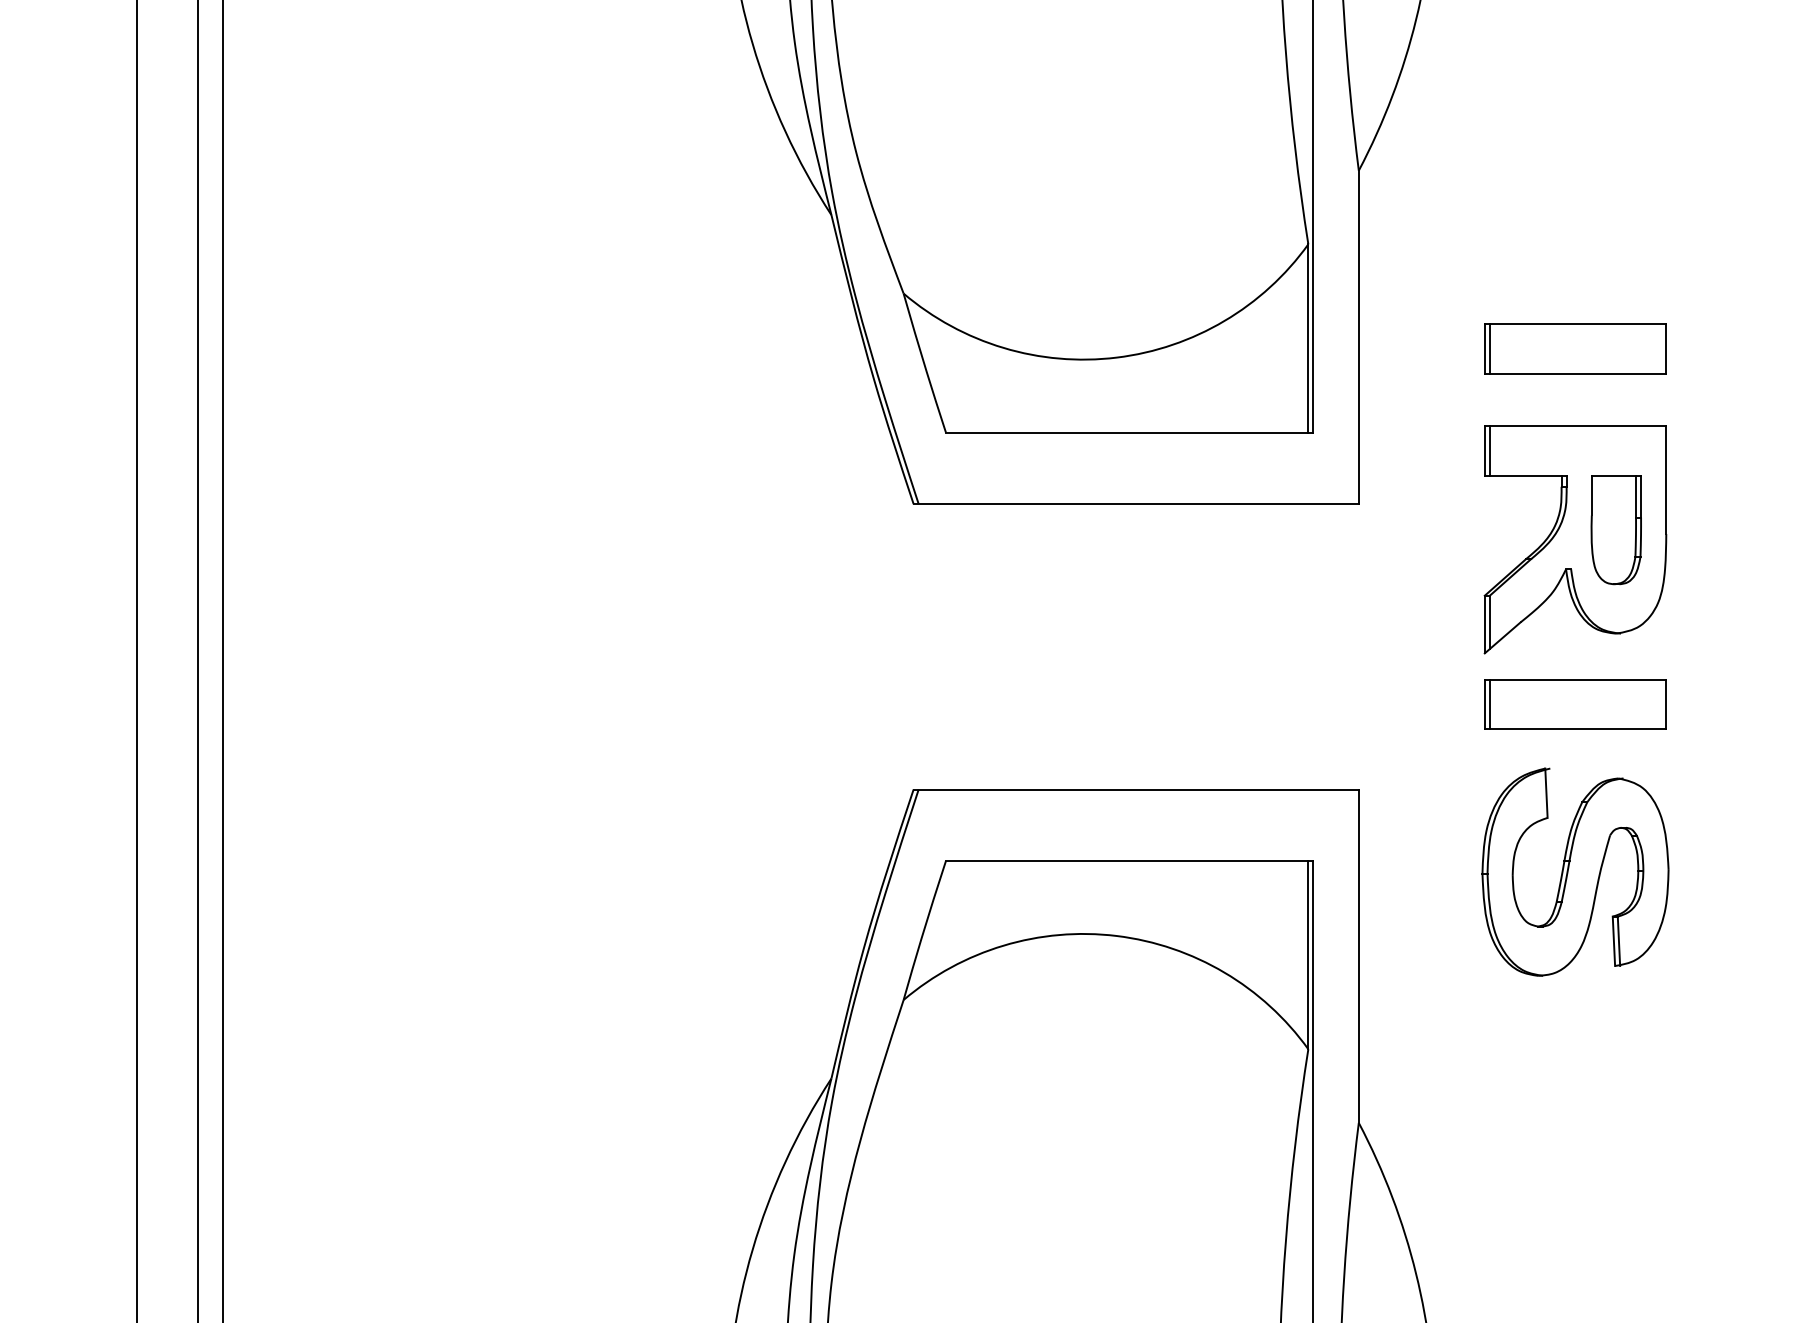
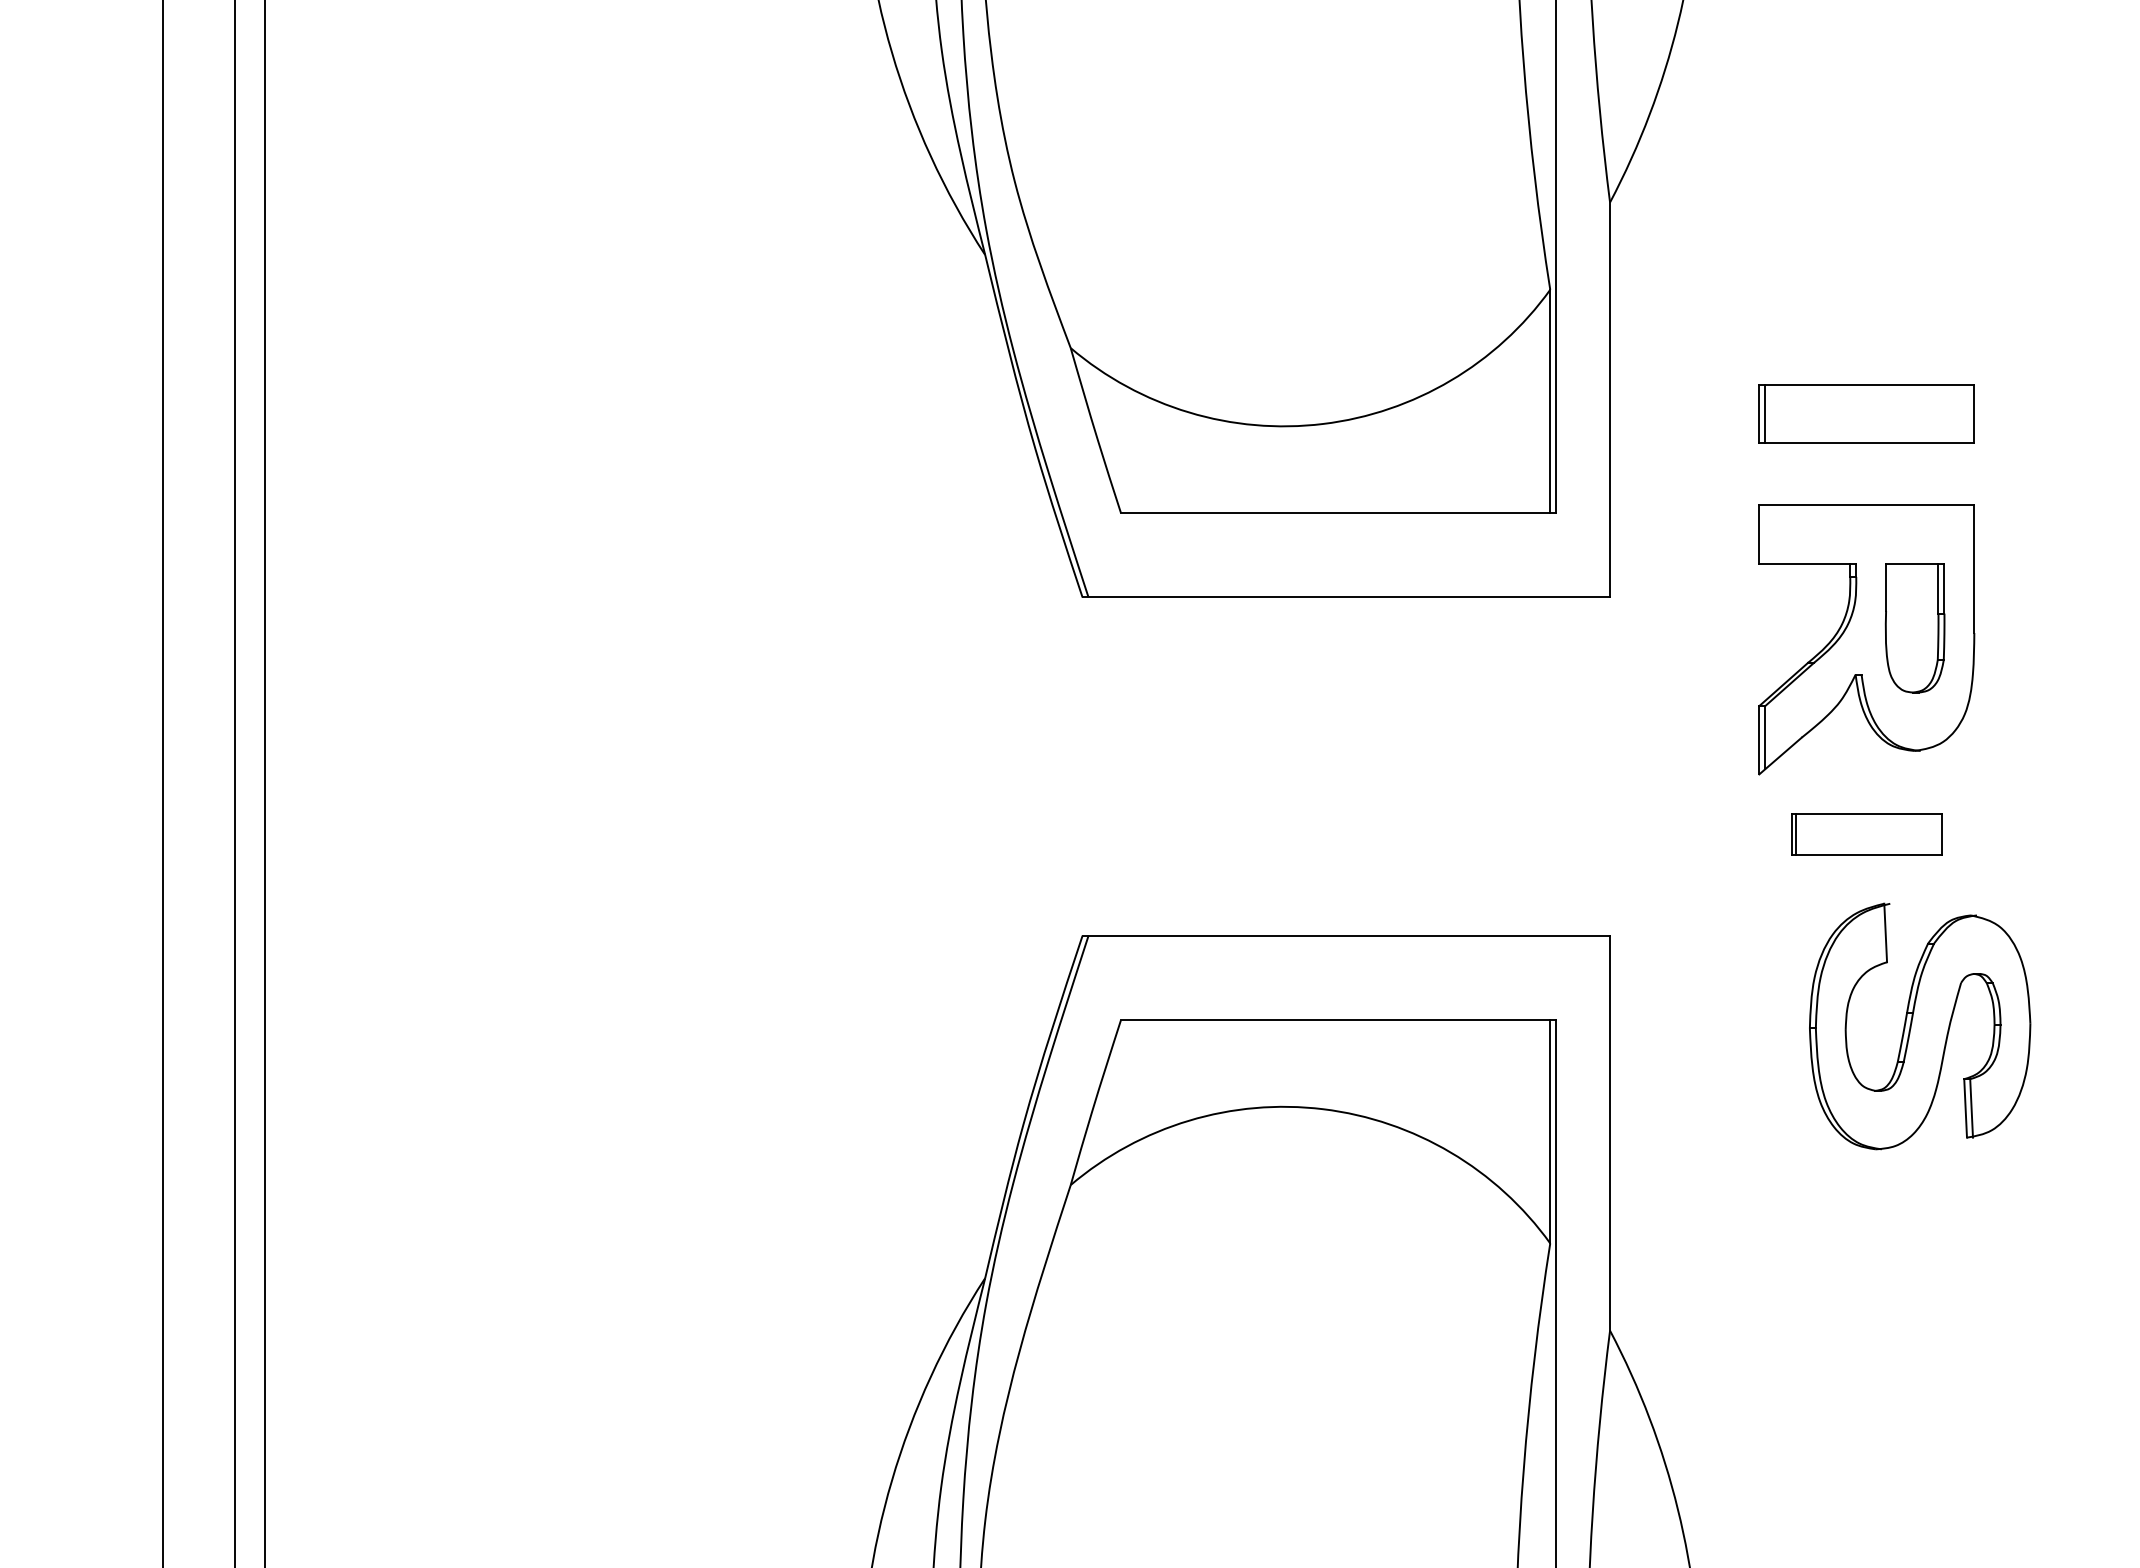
line: (1489, 450) -> (1764, 534), removed
part: (1575, 704) -> (1866, 834), size x0.7
part: (1575, 871) -> (1920, 1025), moved

